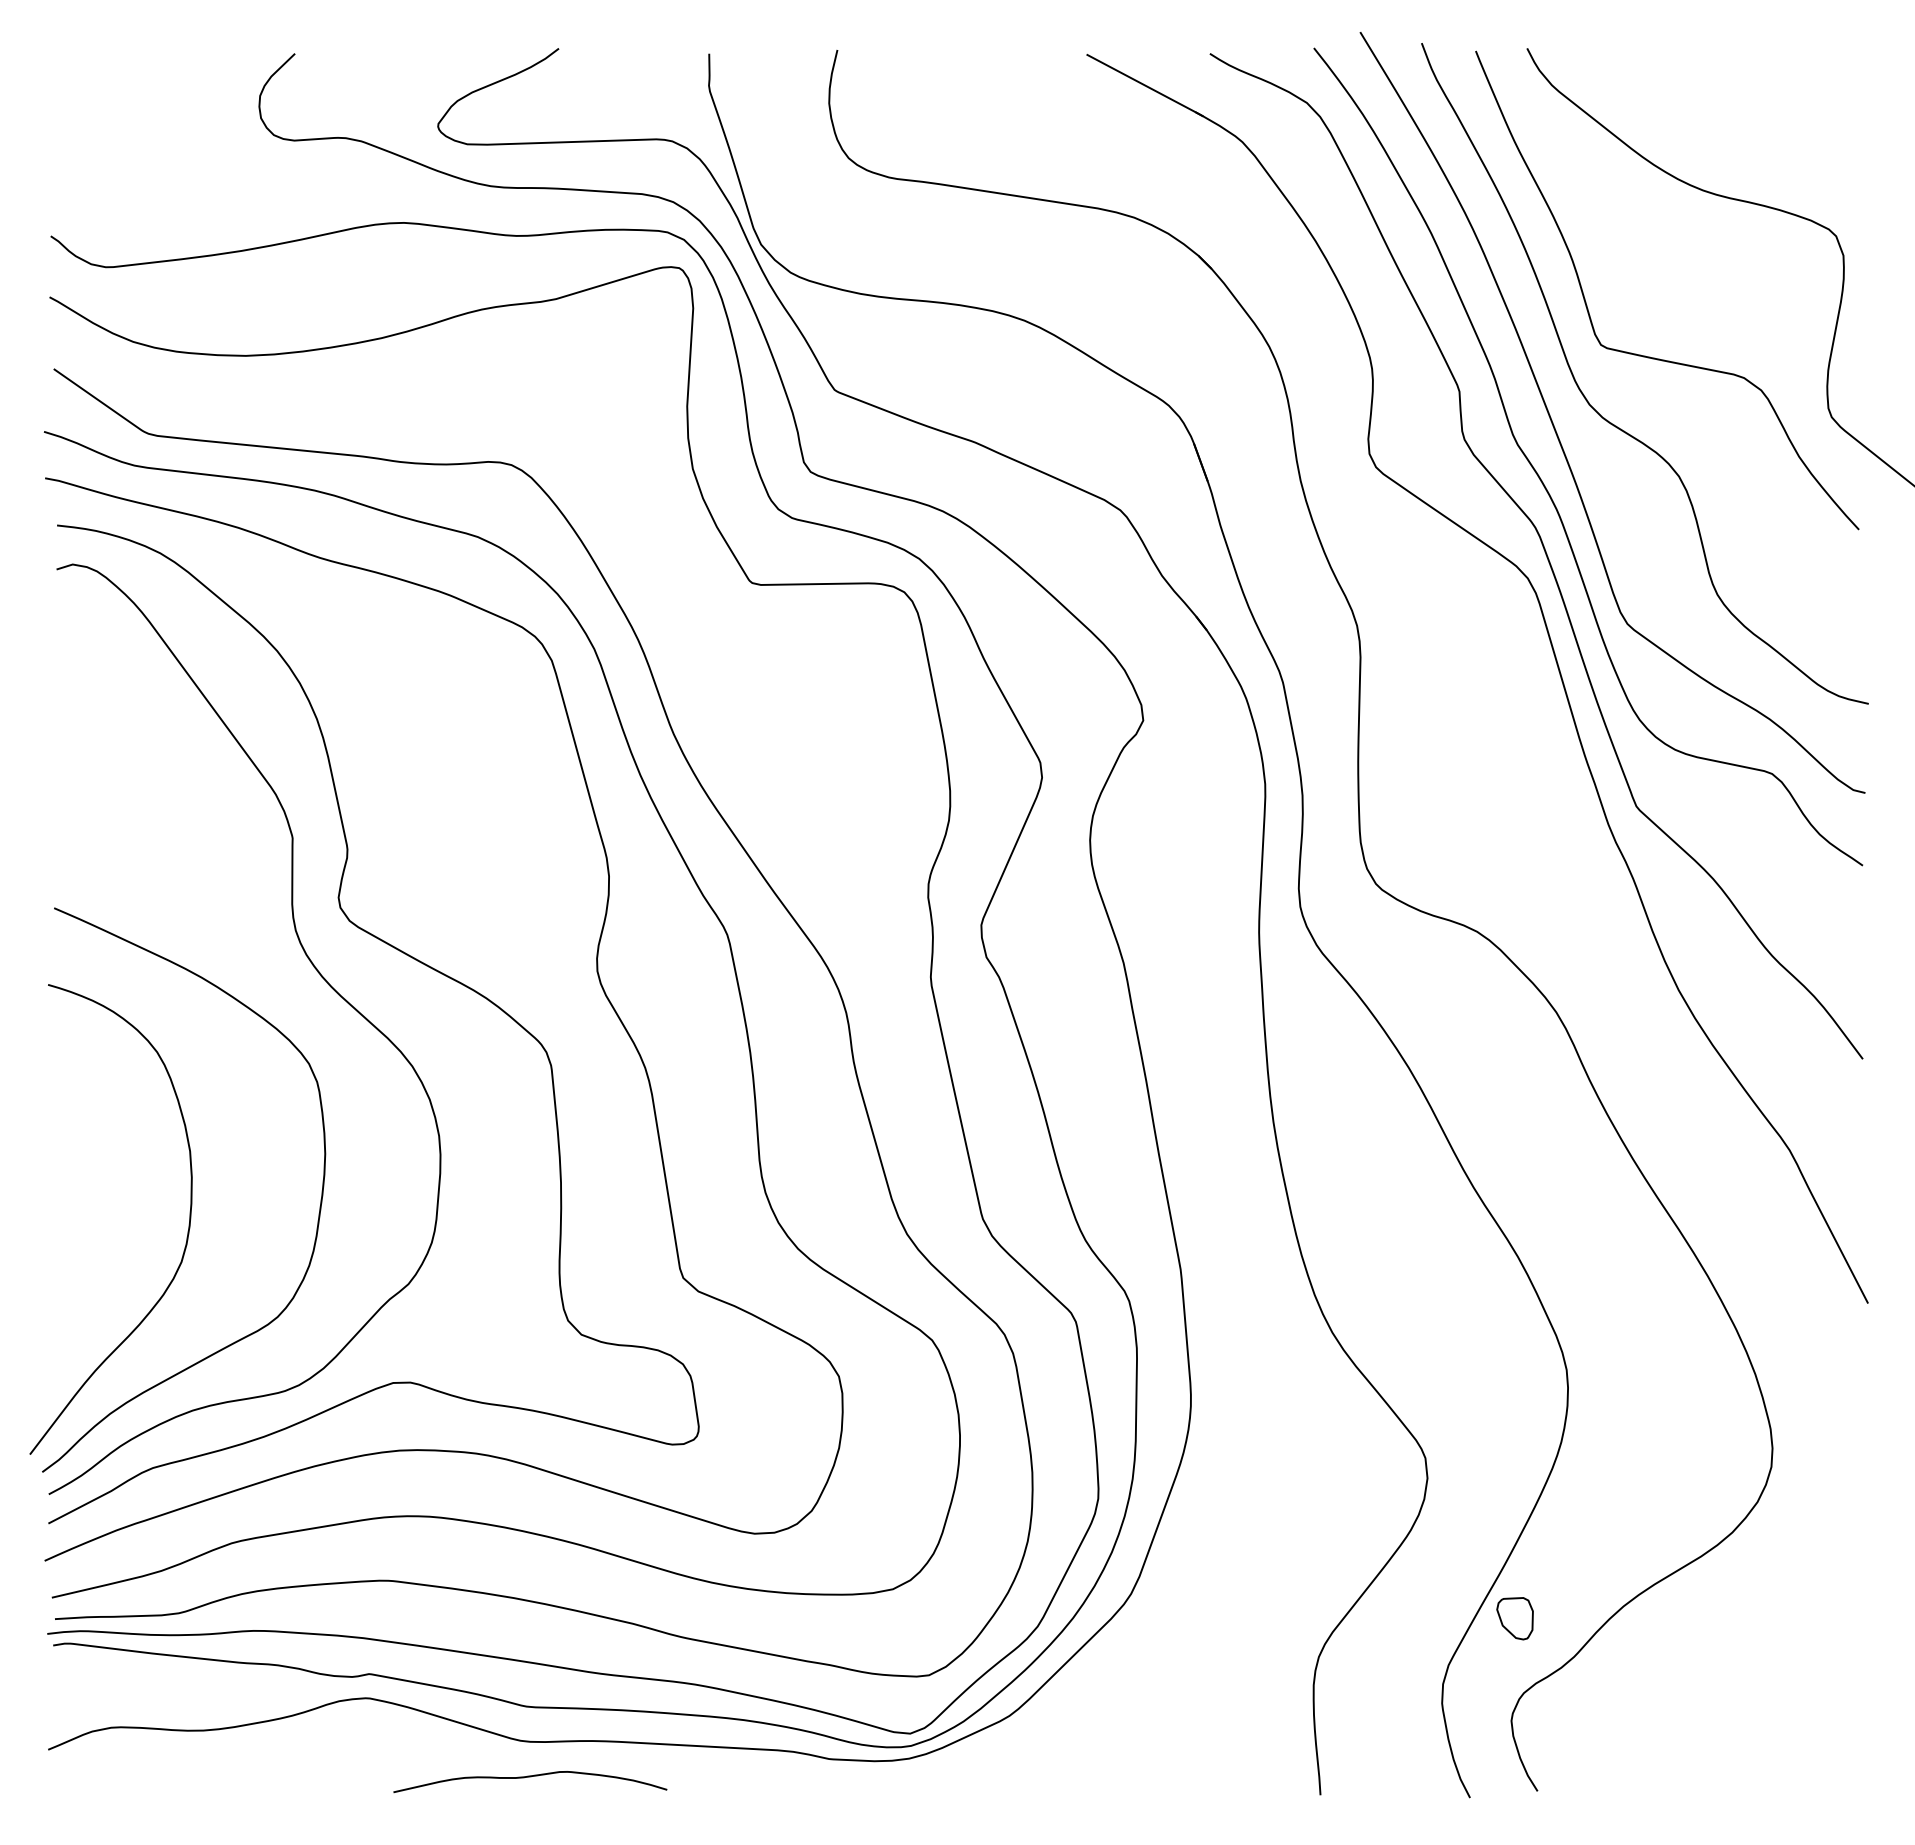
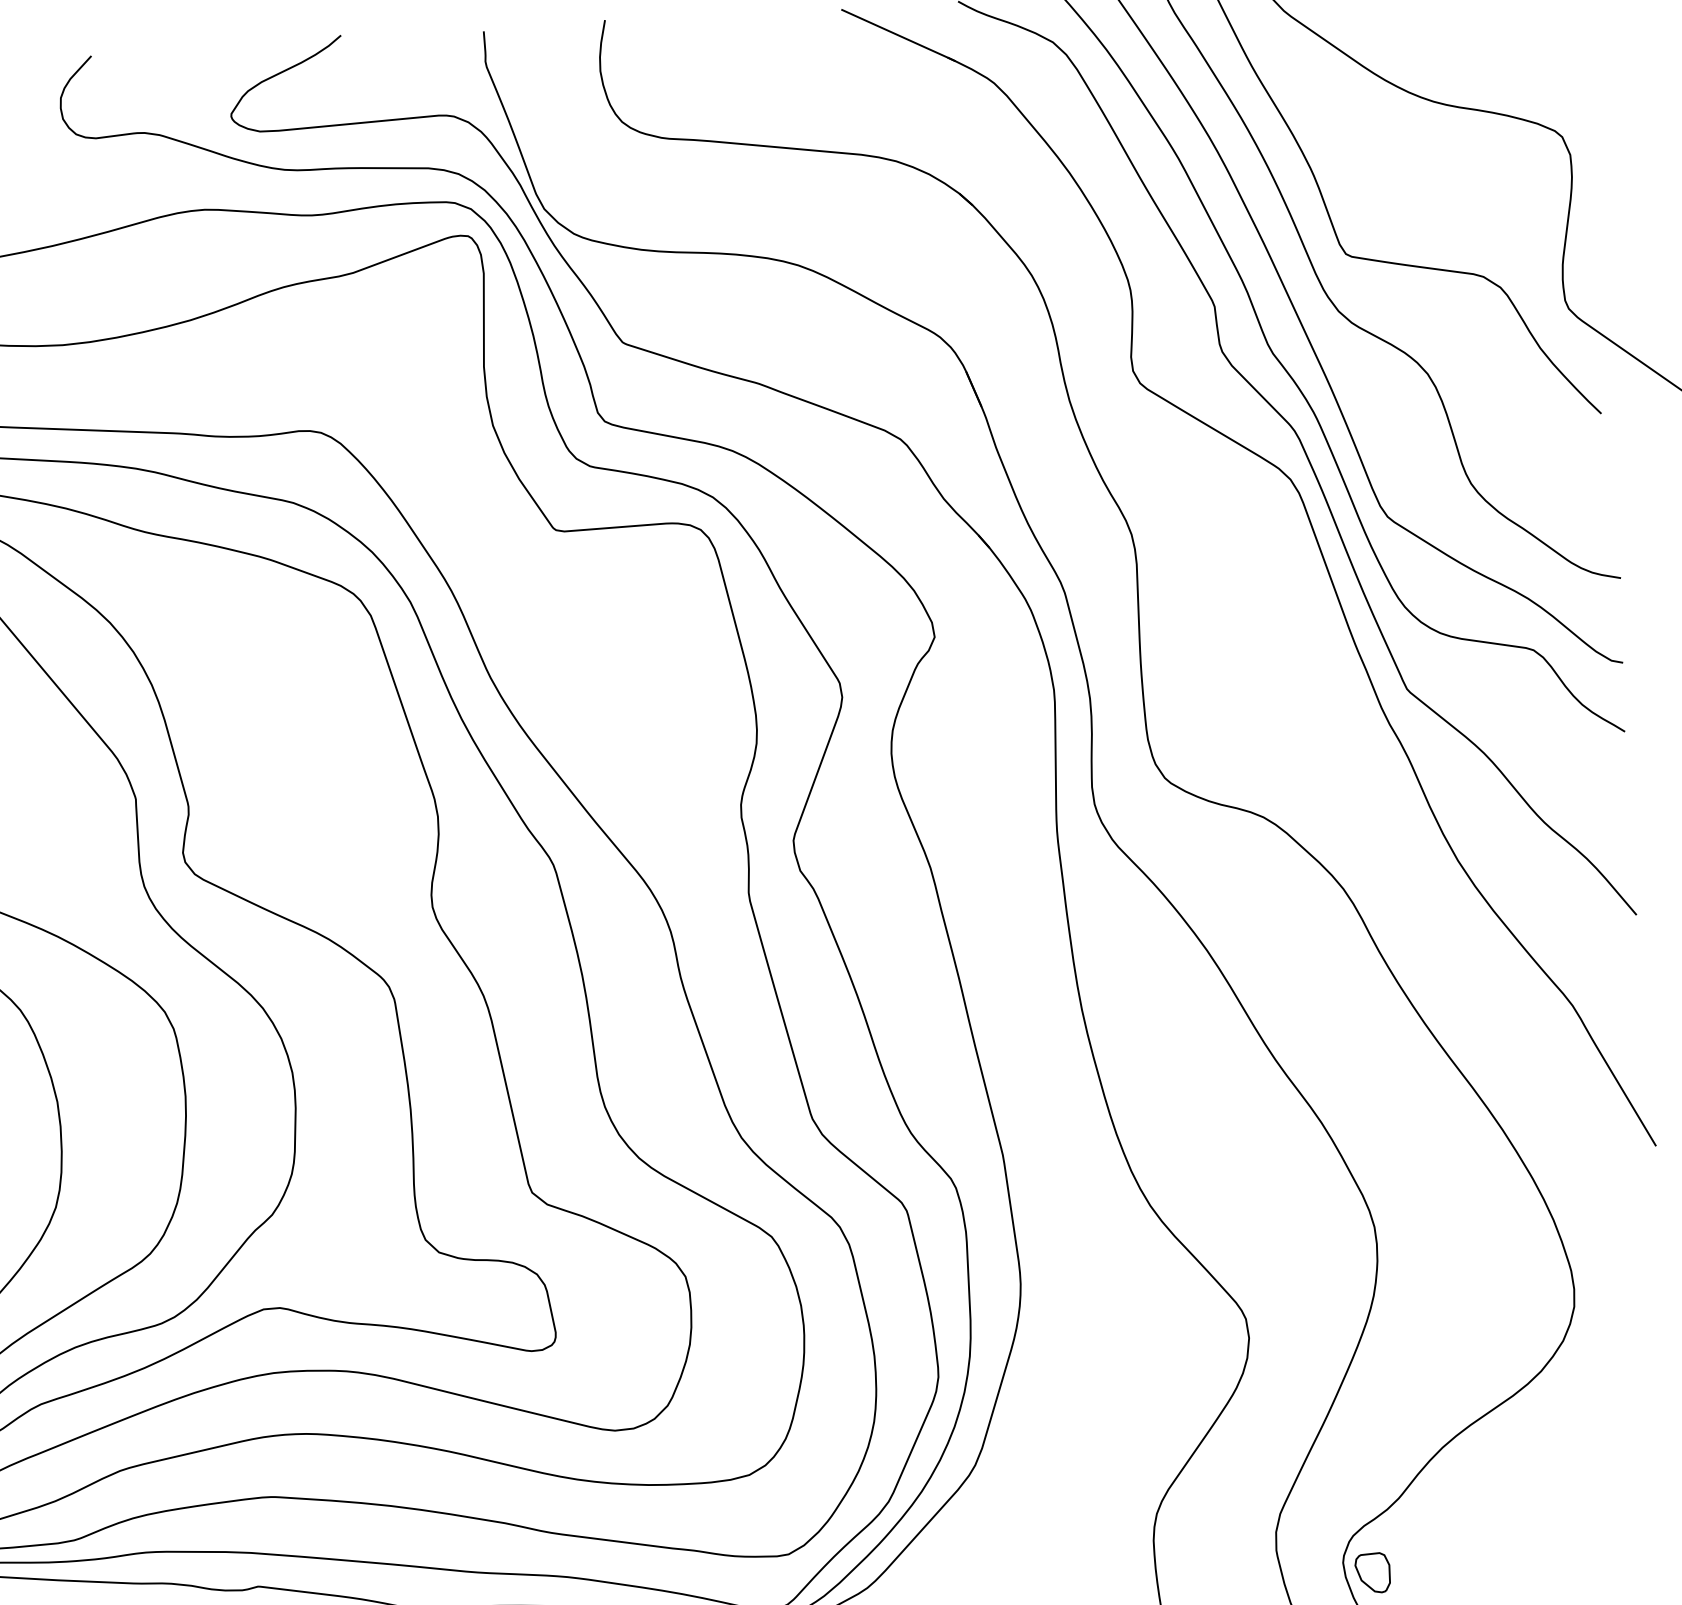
part: (1514, 1618) -> (1372, 1573), moved

